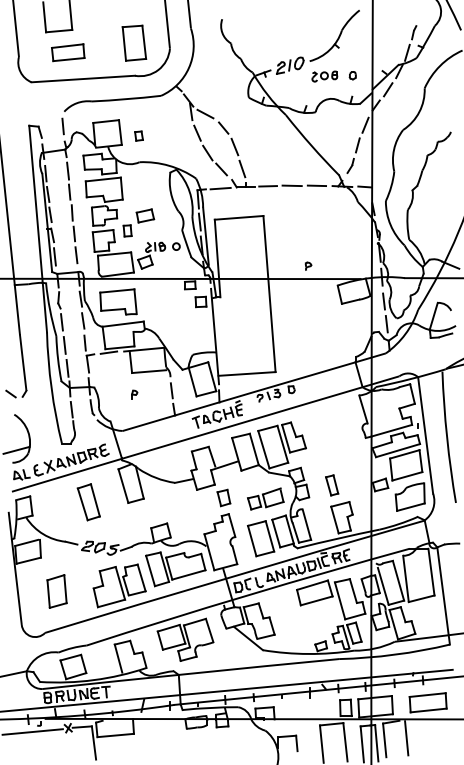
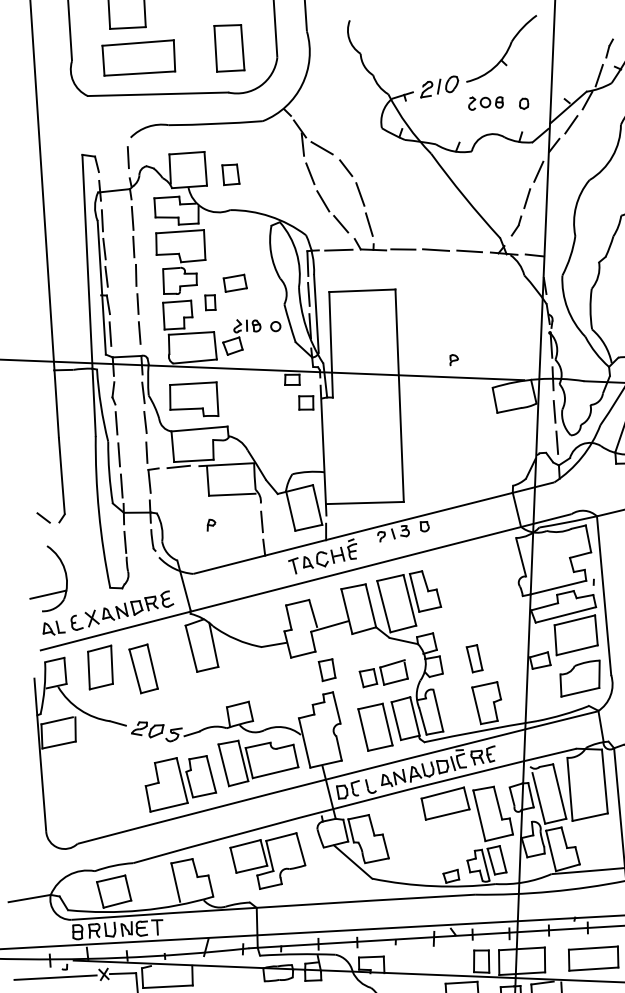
part: (68, 52) -> (139, 57), size x1.67
part: (138, 135) -> (230, 173), size x1.67
part: (56, 591) -> (99, 667), moved

